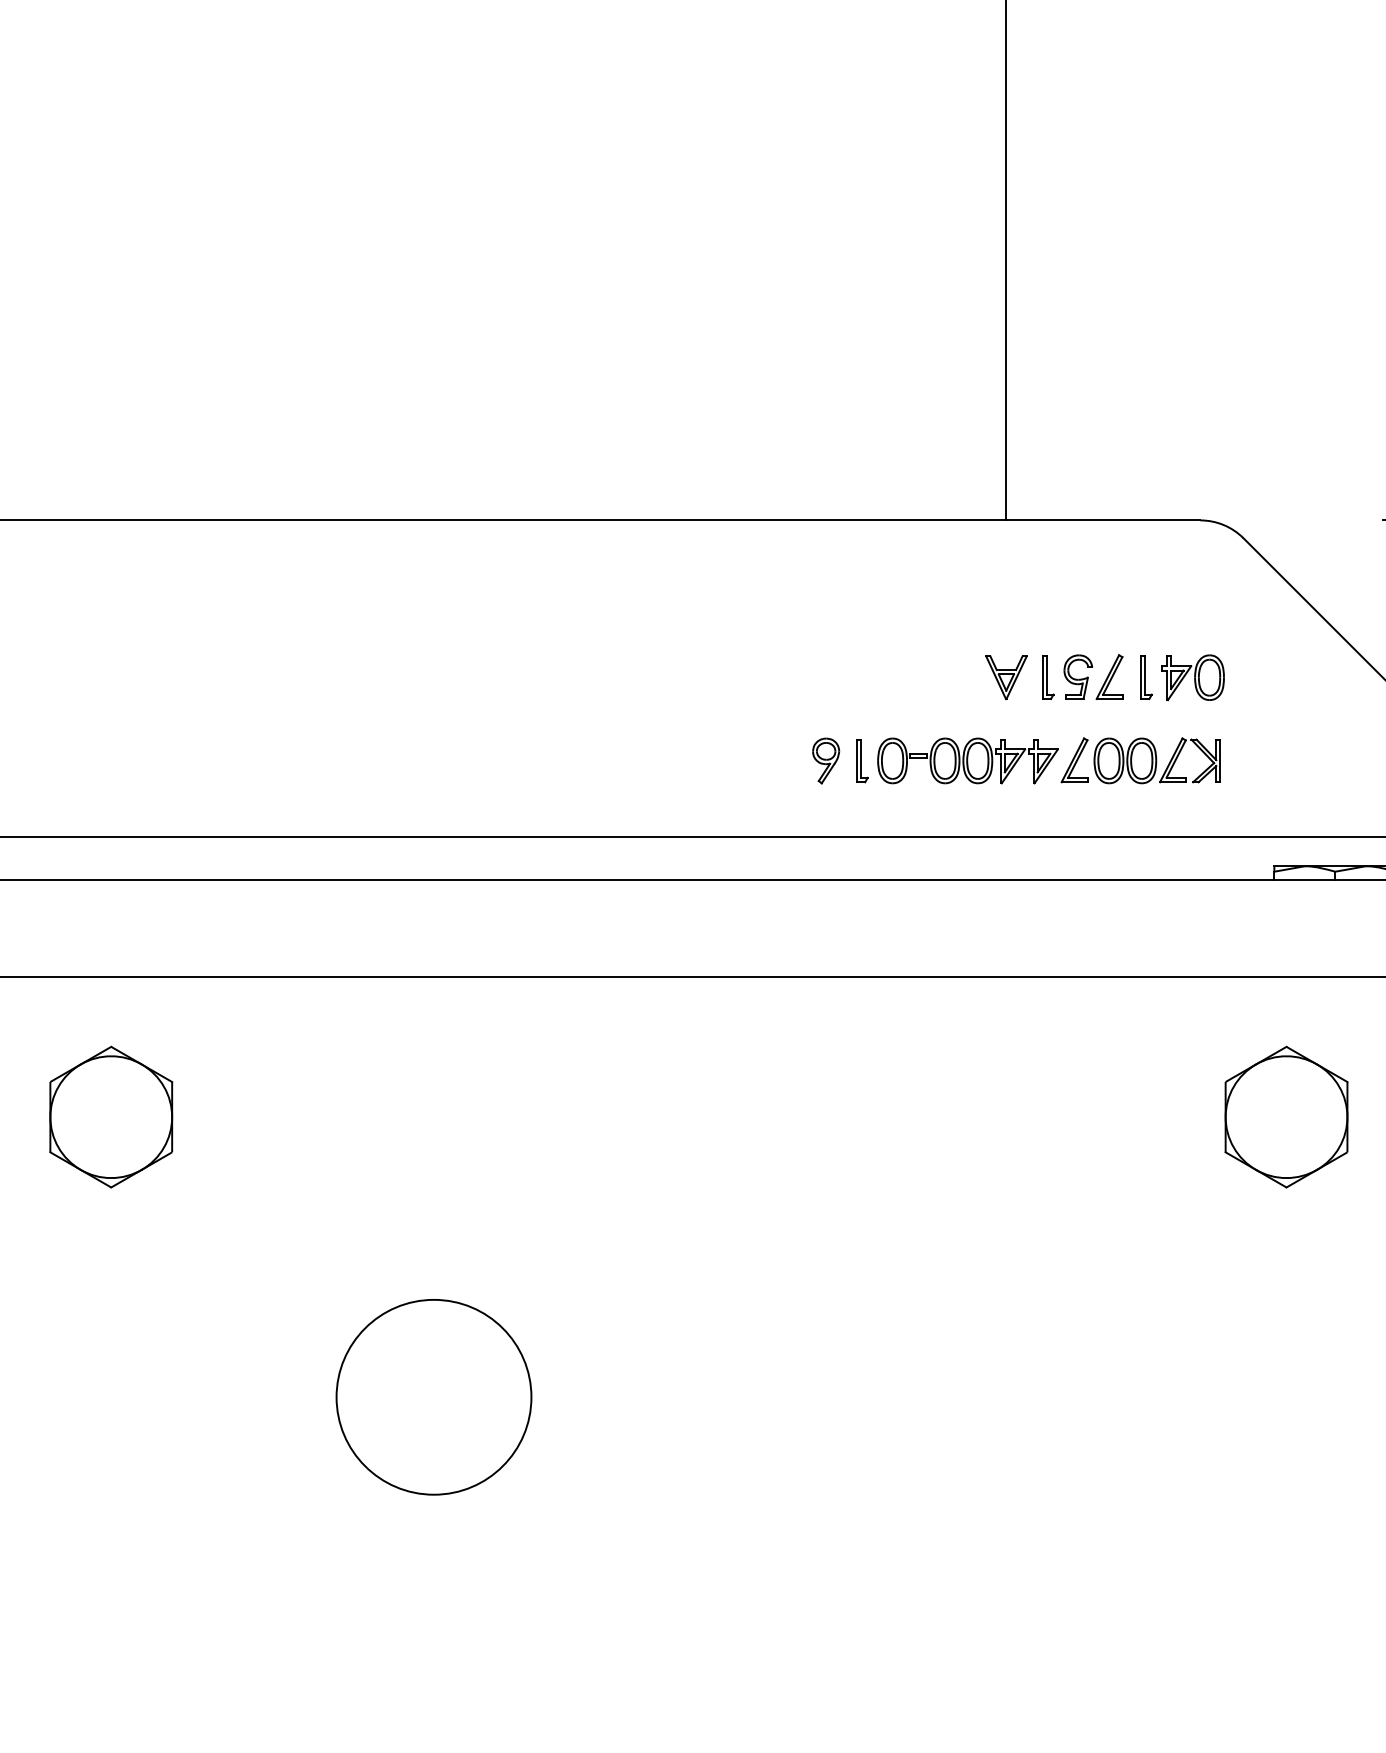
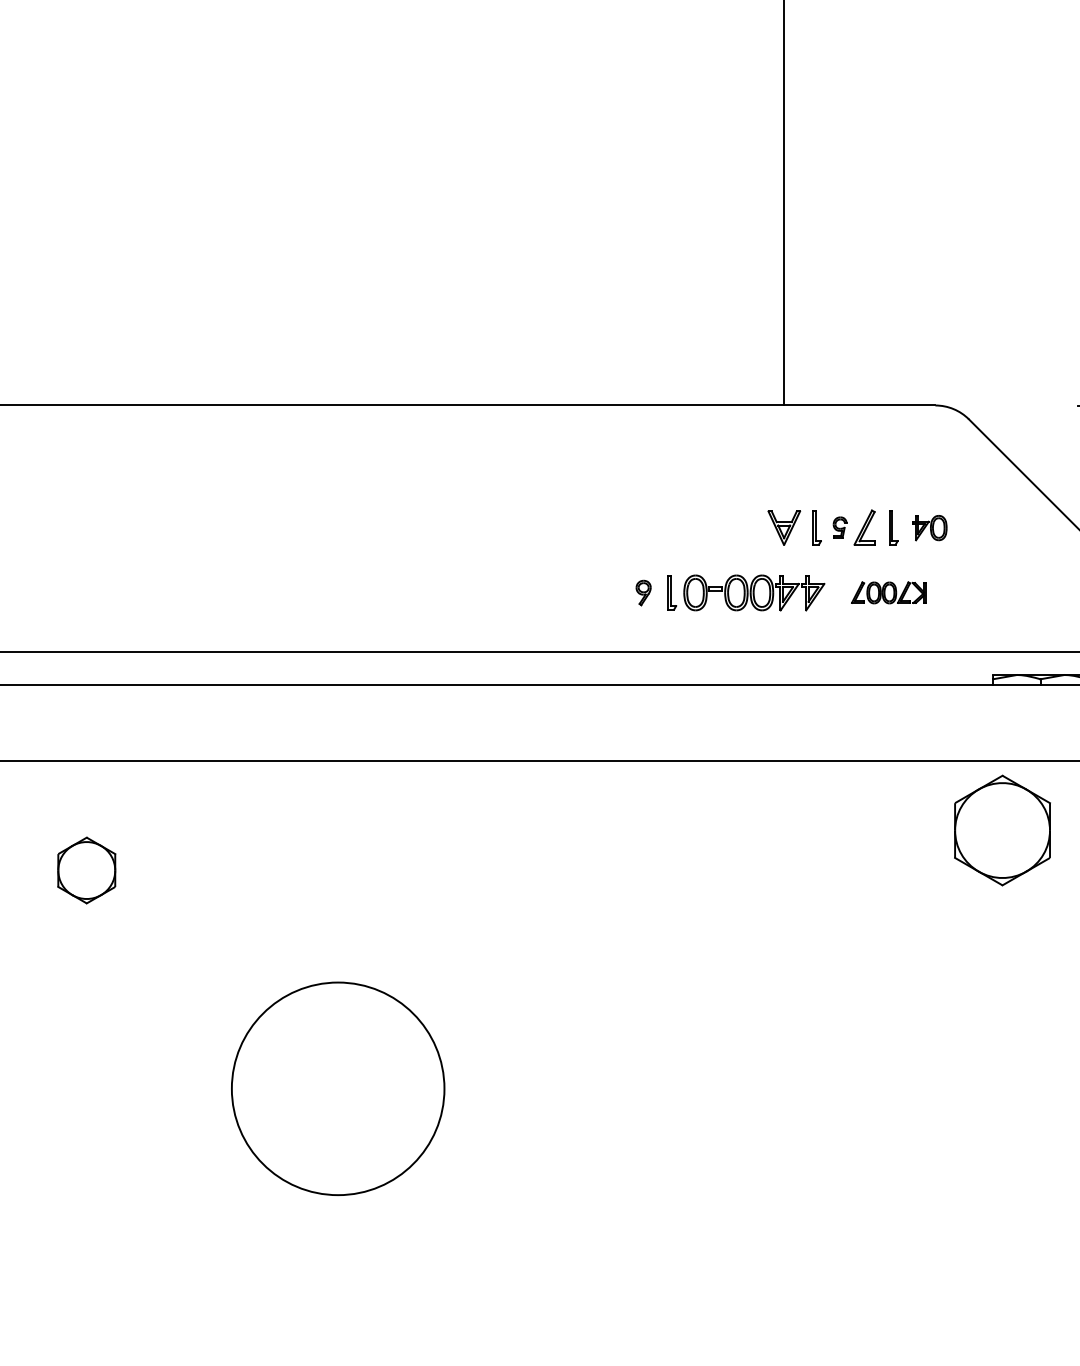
part: (1077, 676) -> (839, 527), size x0.6
part: (1192, 676) -> (929, 527), size x0.7
part: (825, 760) -> (643, 592), size x0.7
part: (1140, 760) -> (888, 592), size x0.6
part: (111, 1117) -> (86, 870), size x0.6
part: (1286, 1117) -> (1002, 830), moved
circle: (434, 1396) -> (338, 1088), size x1.4

